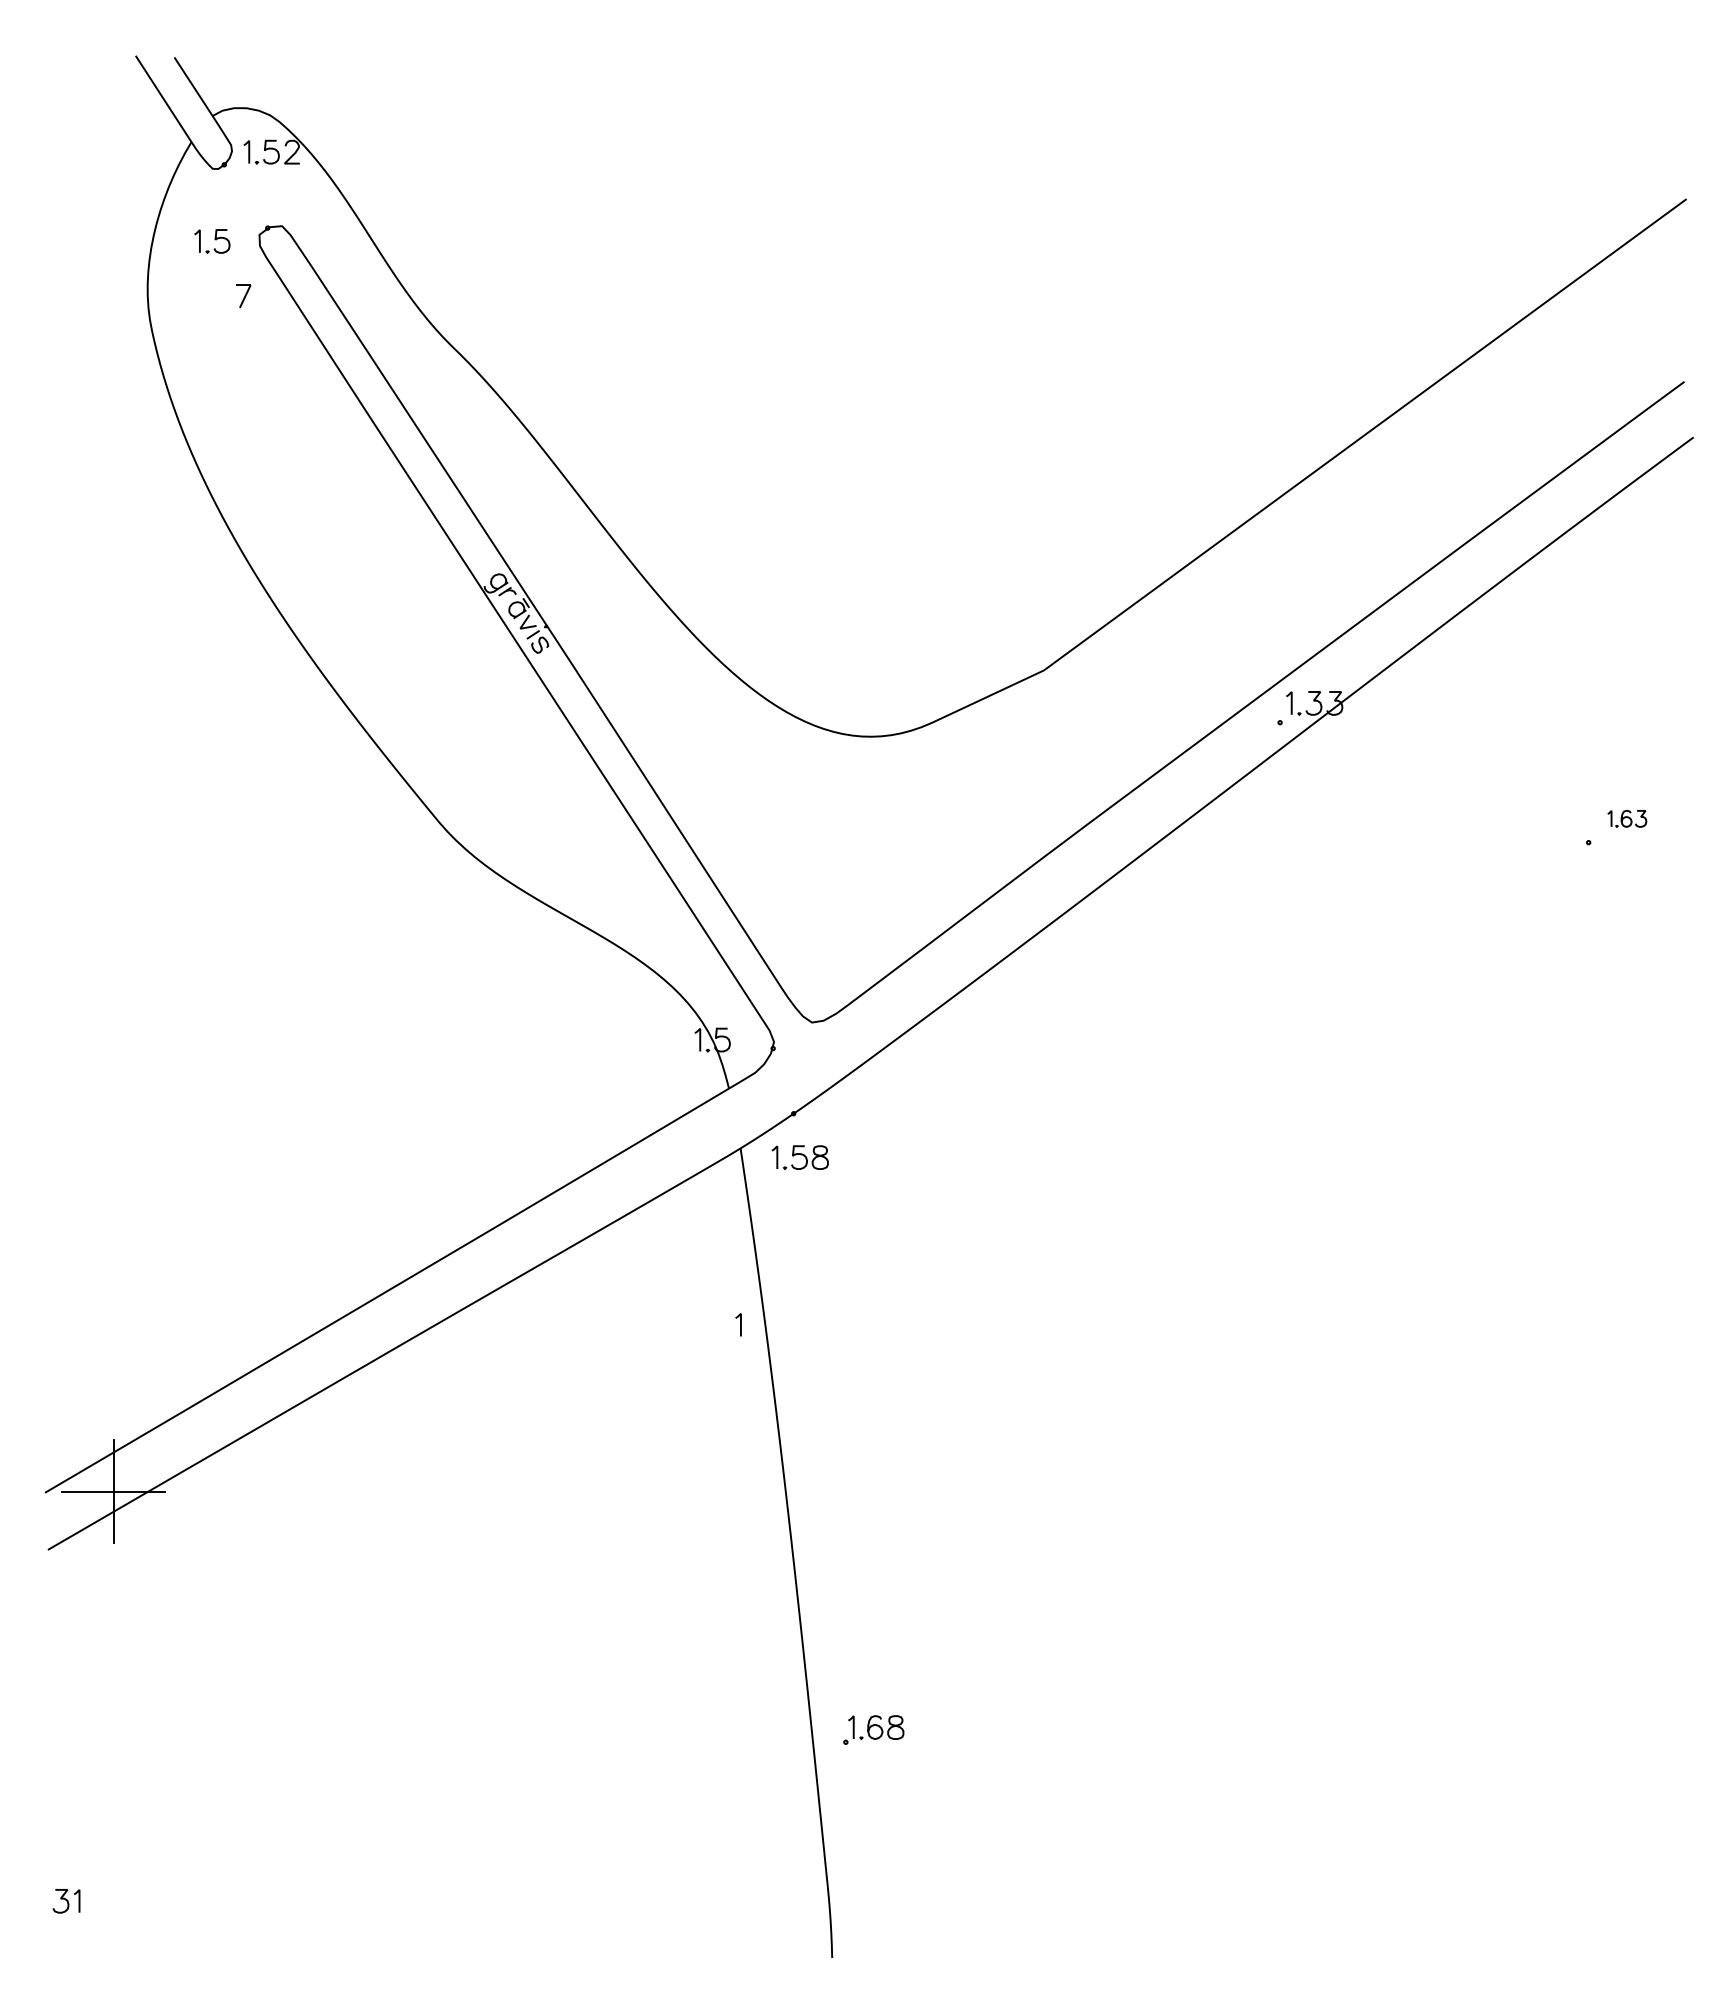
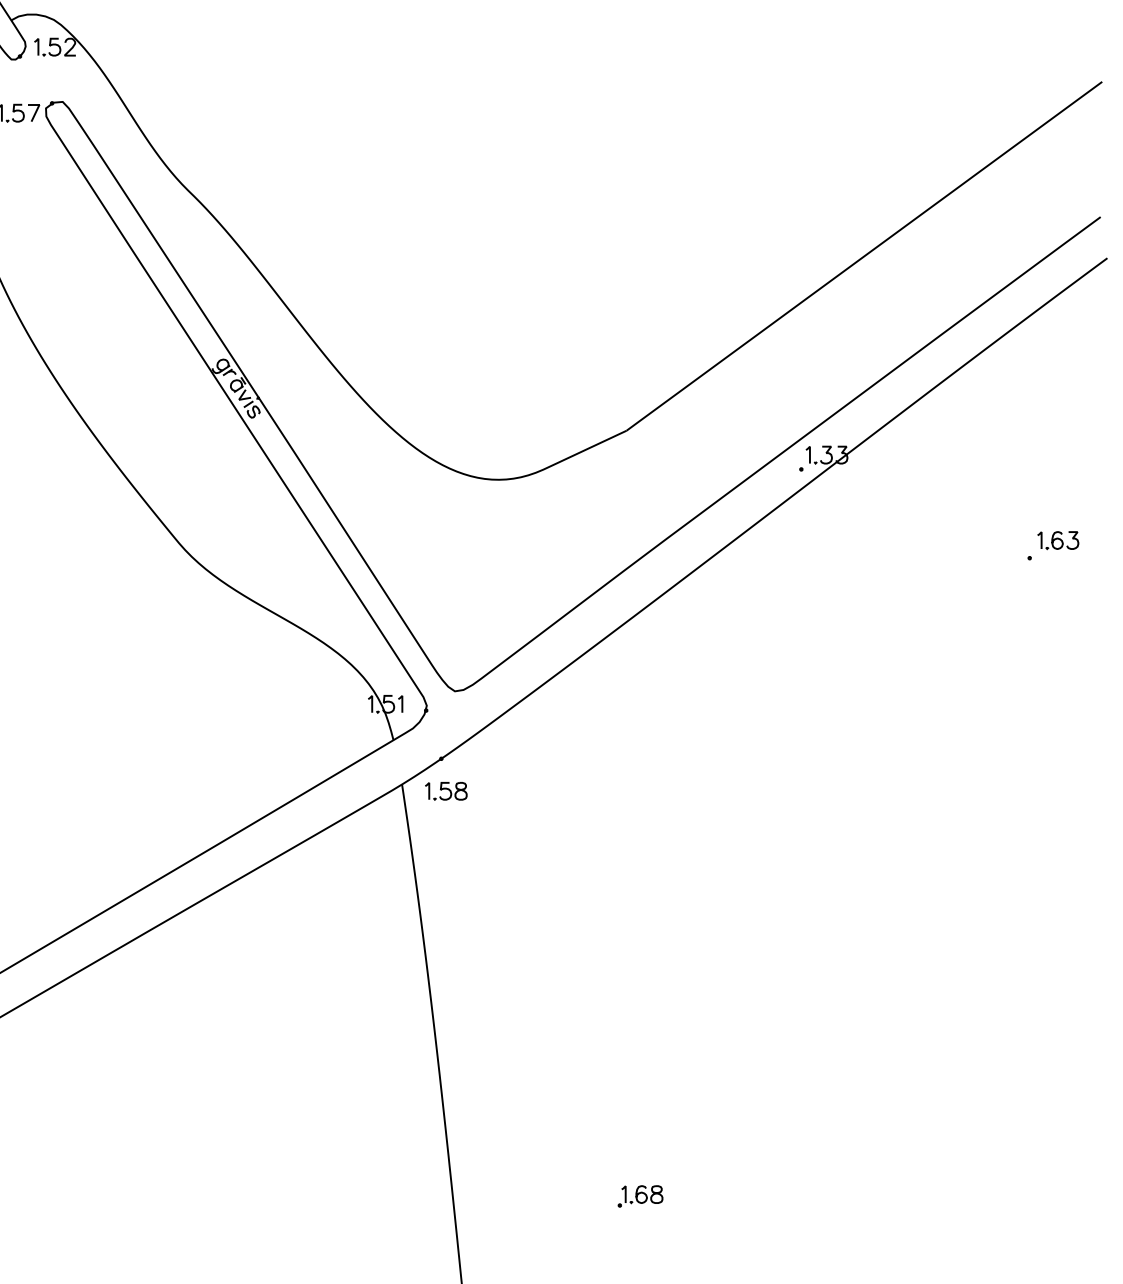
part: (243, 295) -> (34, 112), moved
part: (1627, 818) -> (1058, 540), size x1.43
line: (740, 1324) -> (402, 703), moved
part: (873, 1729) -> (640, 1196), moved

